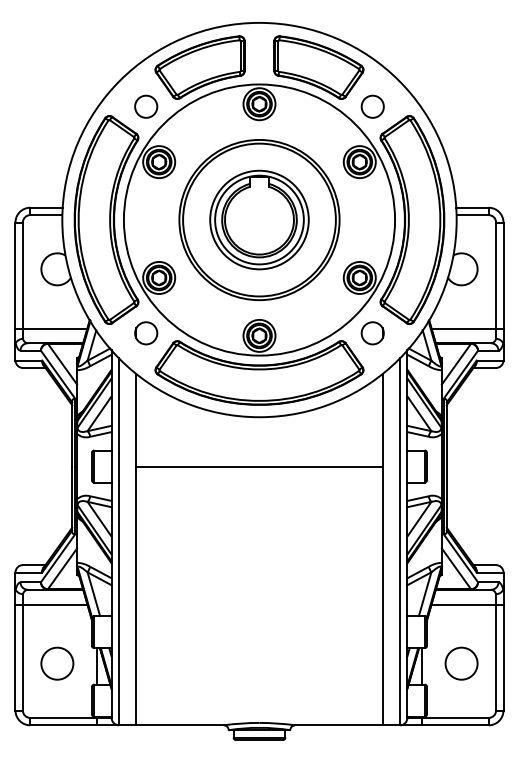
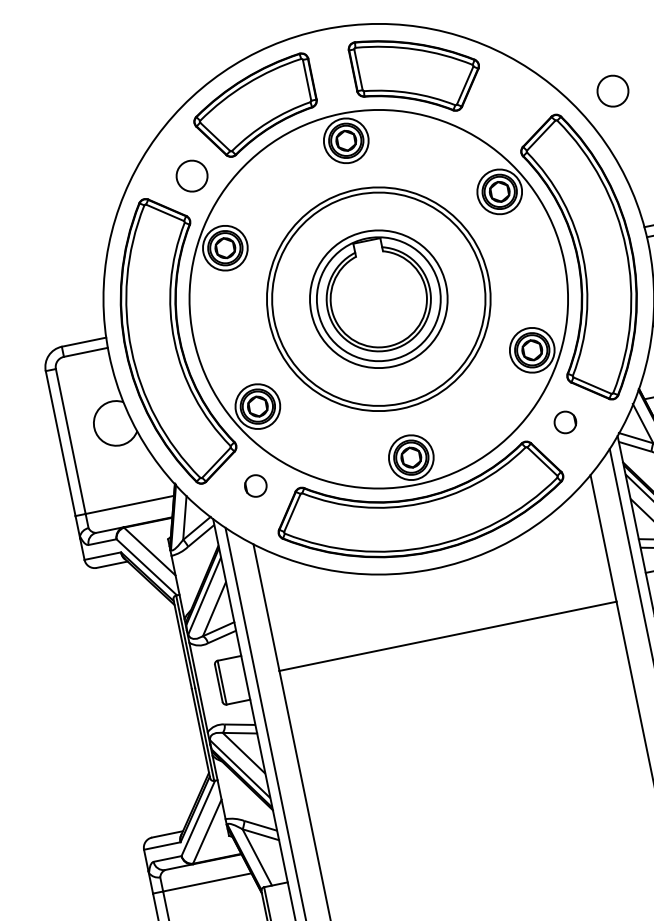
circle: (372, 106) -> (612, 90), moved
circle: (146, 333) -> (256, 486), size x0.7
circle: (372, 333) -> (565, 422), size x0.7

